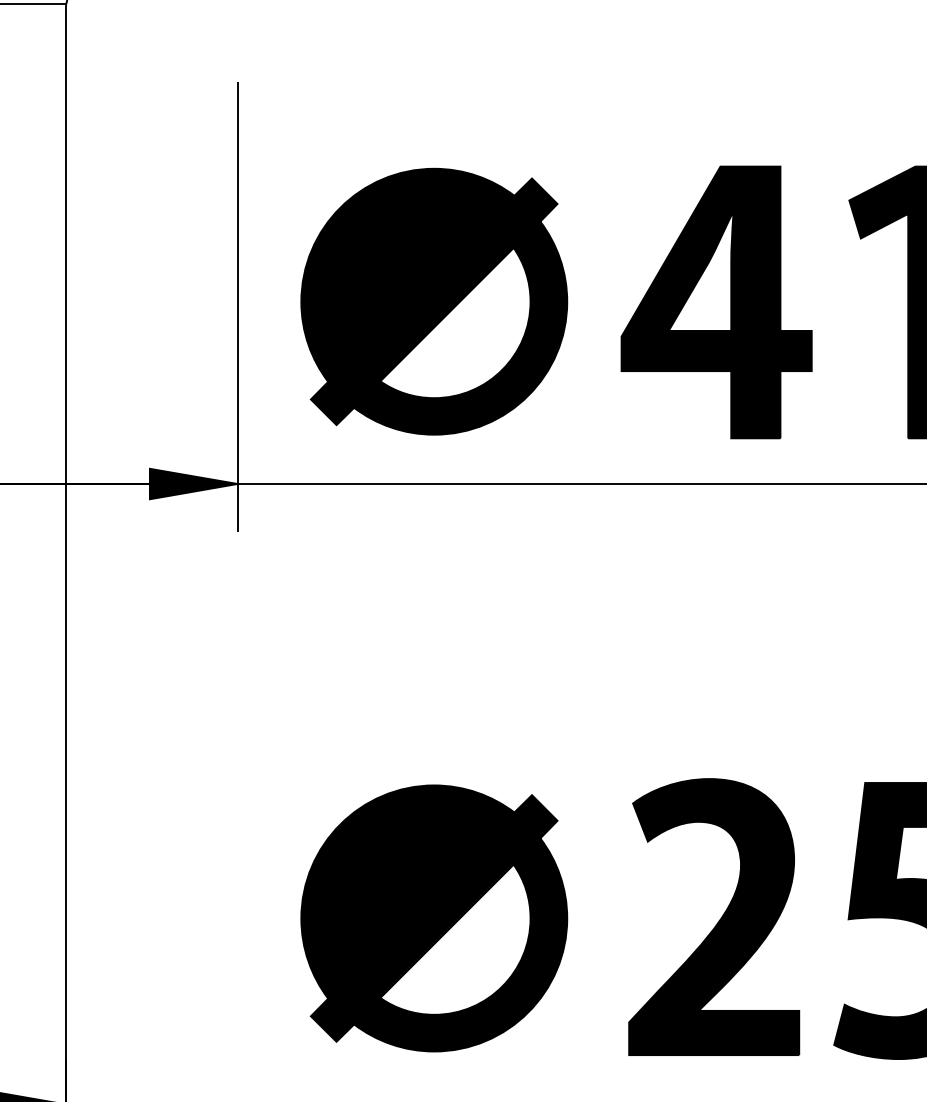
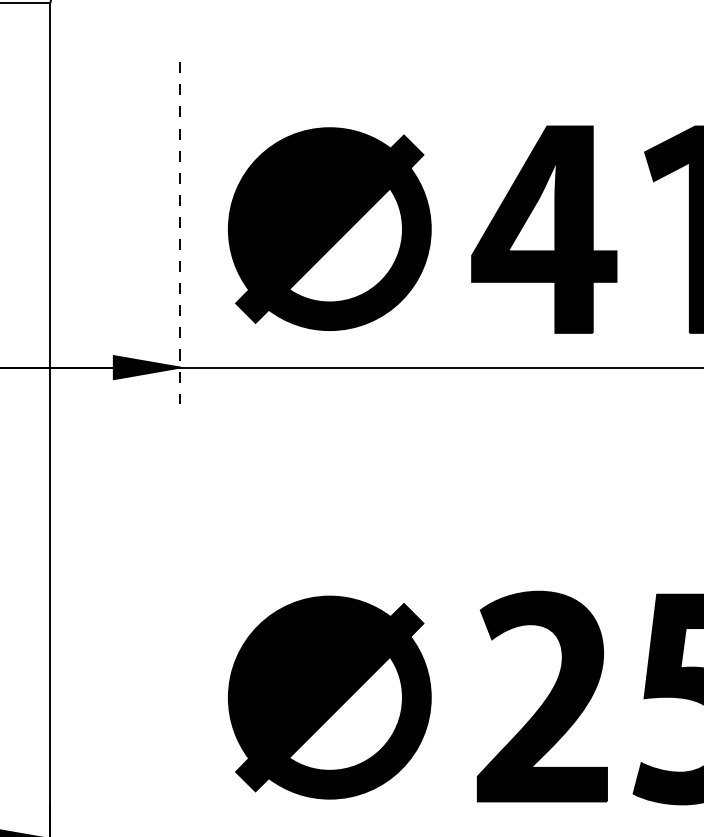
line: (237, 307) -> (180, 233), solid -> dashed

